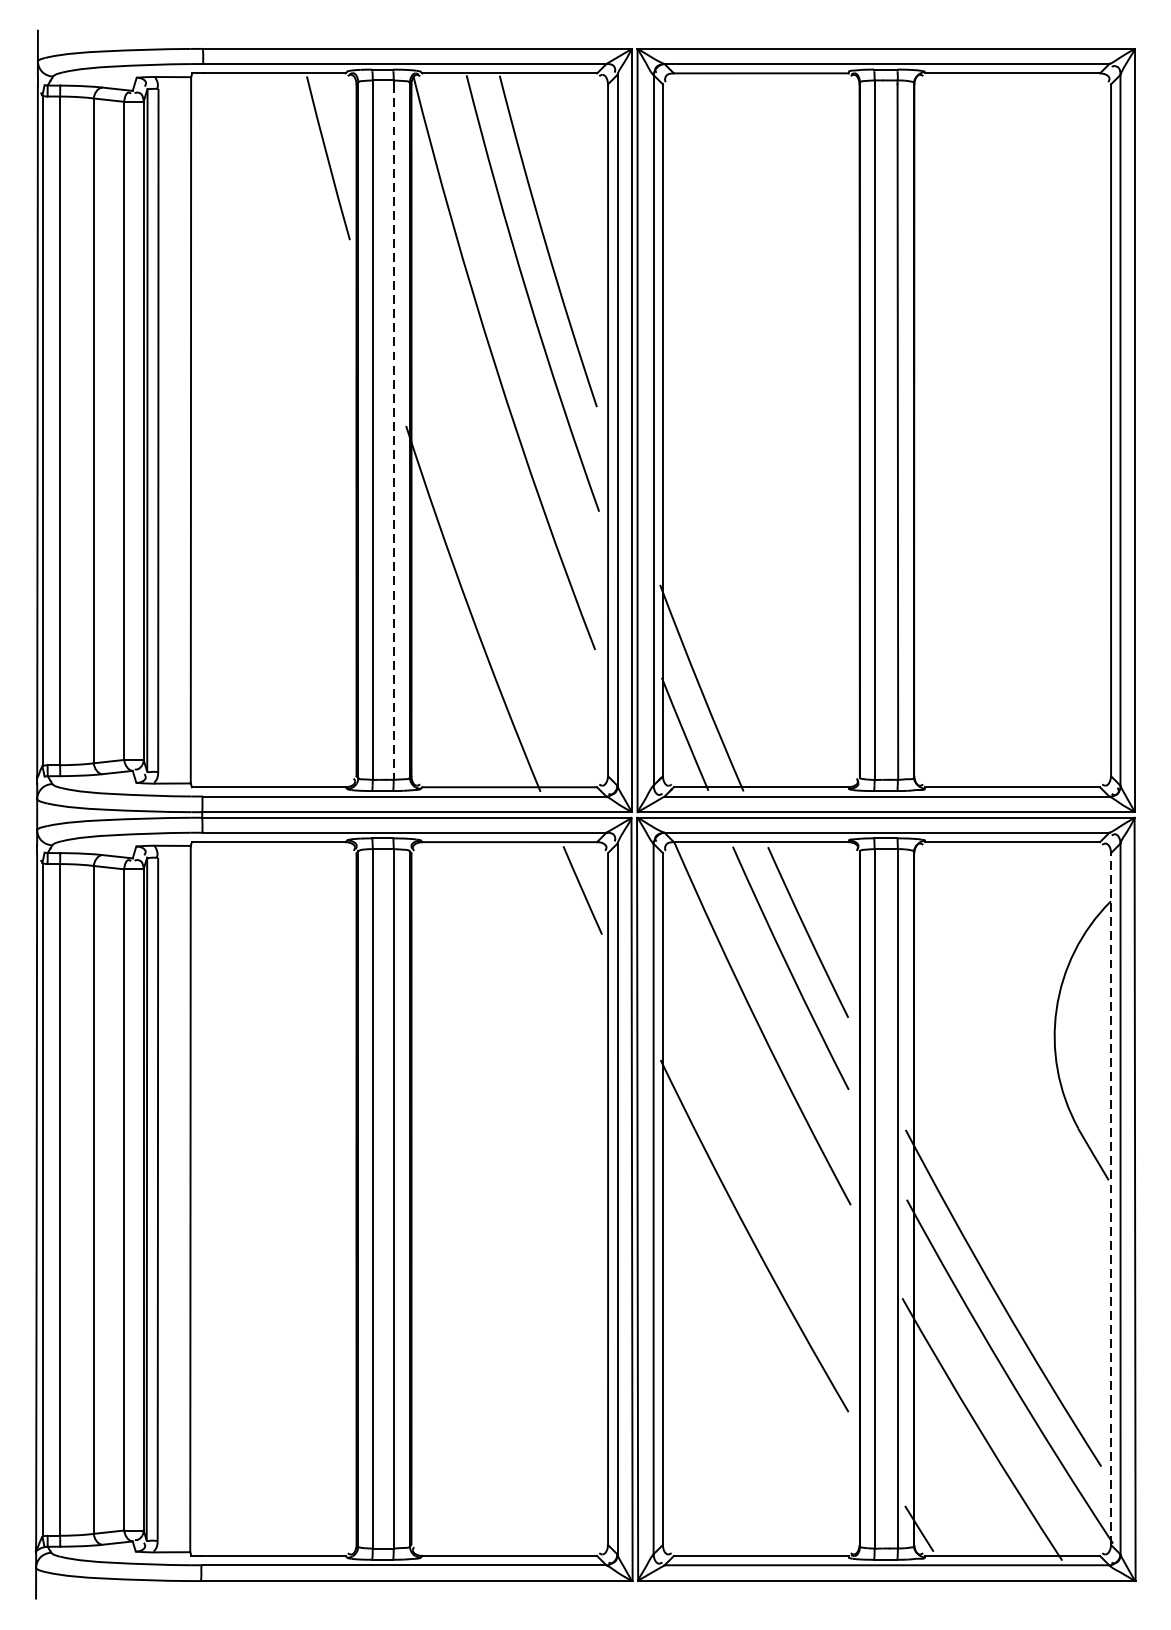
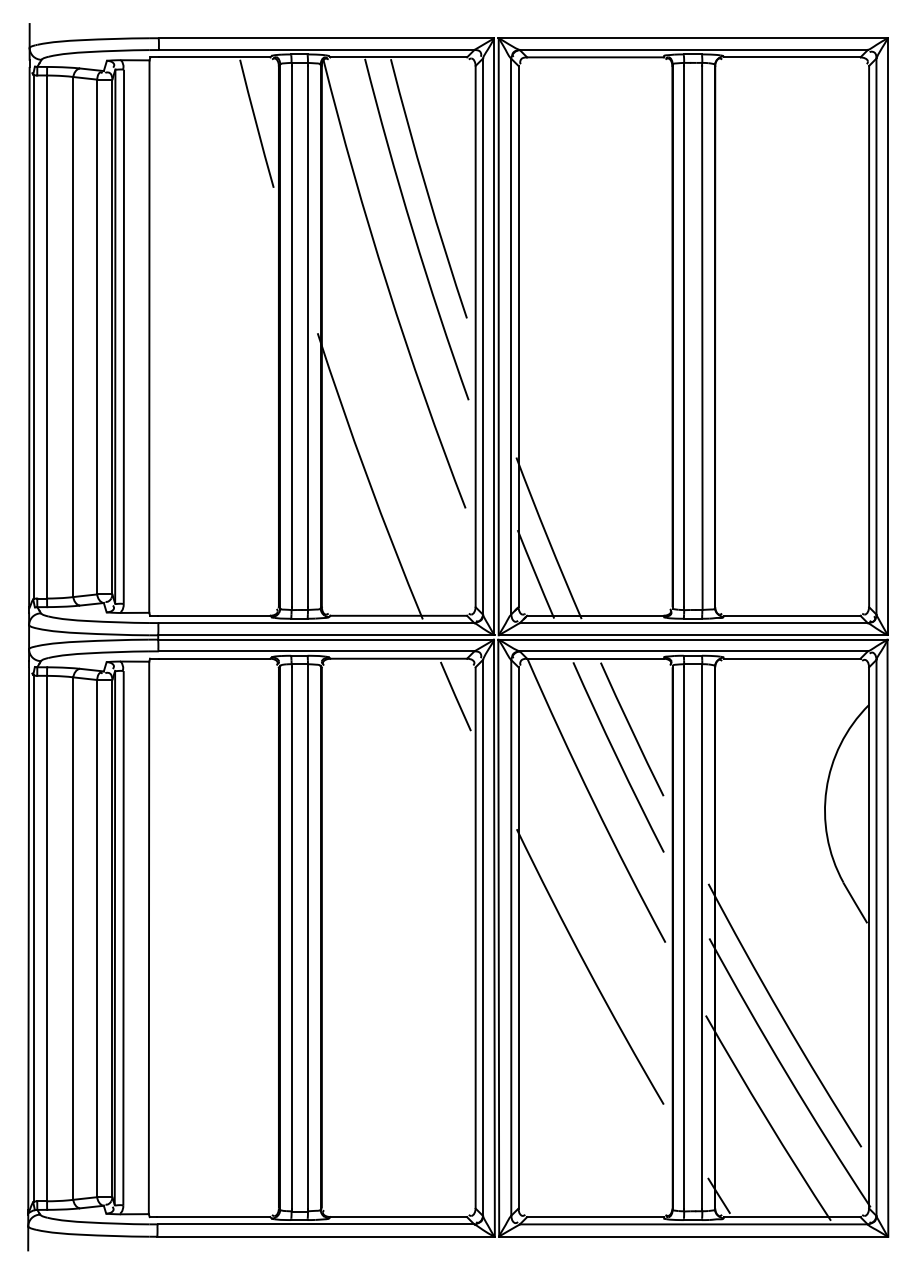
line: (393, 430) -> (307, 336), dashed -> solid
line: (1111, 1198) -> (869, 937), dashed -> solid

